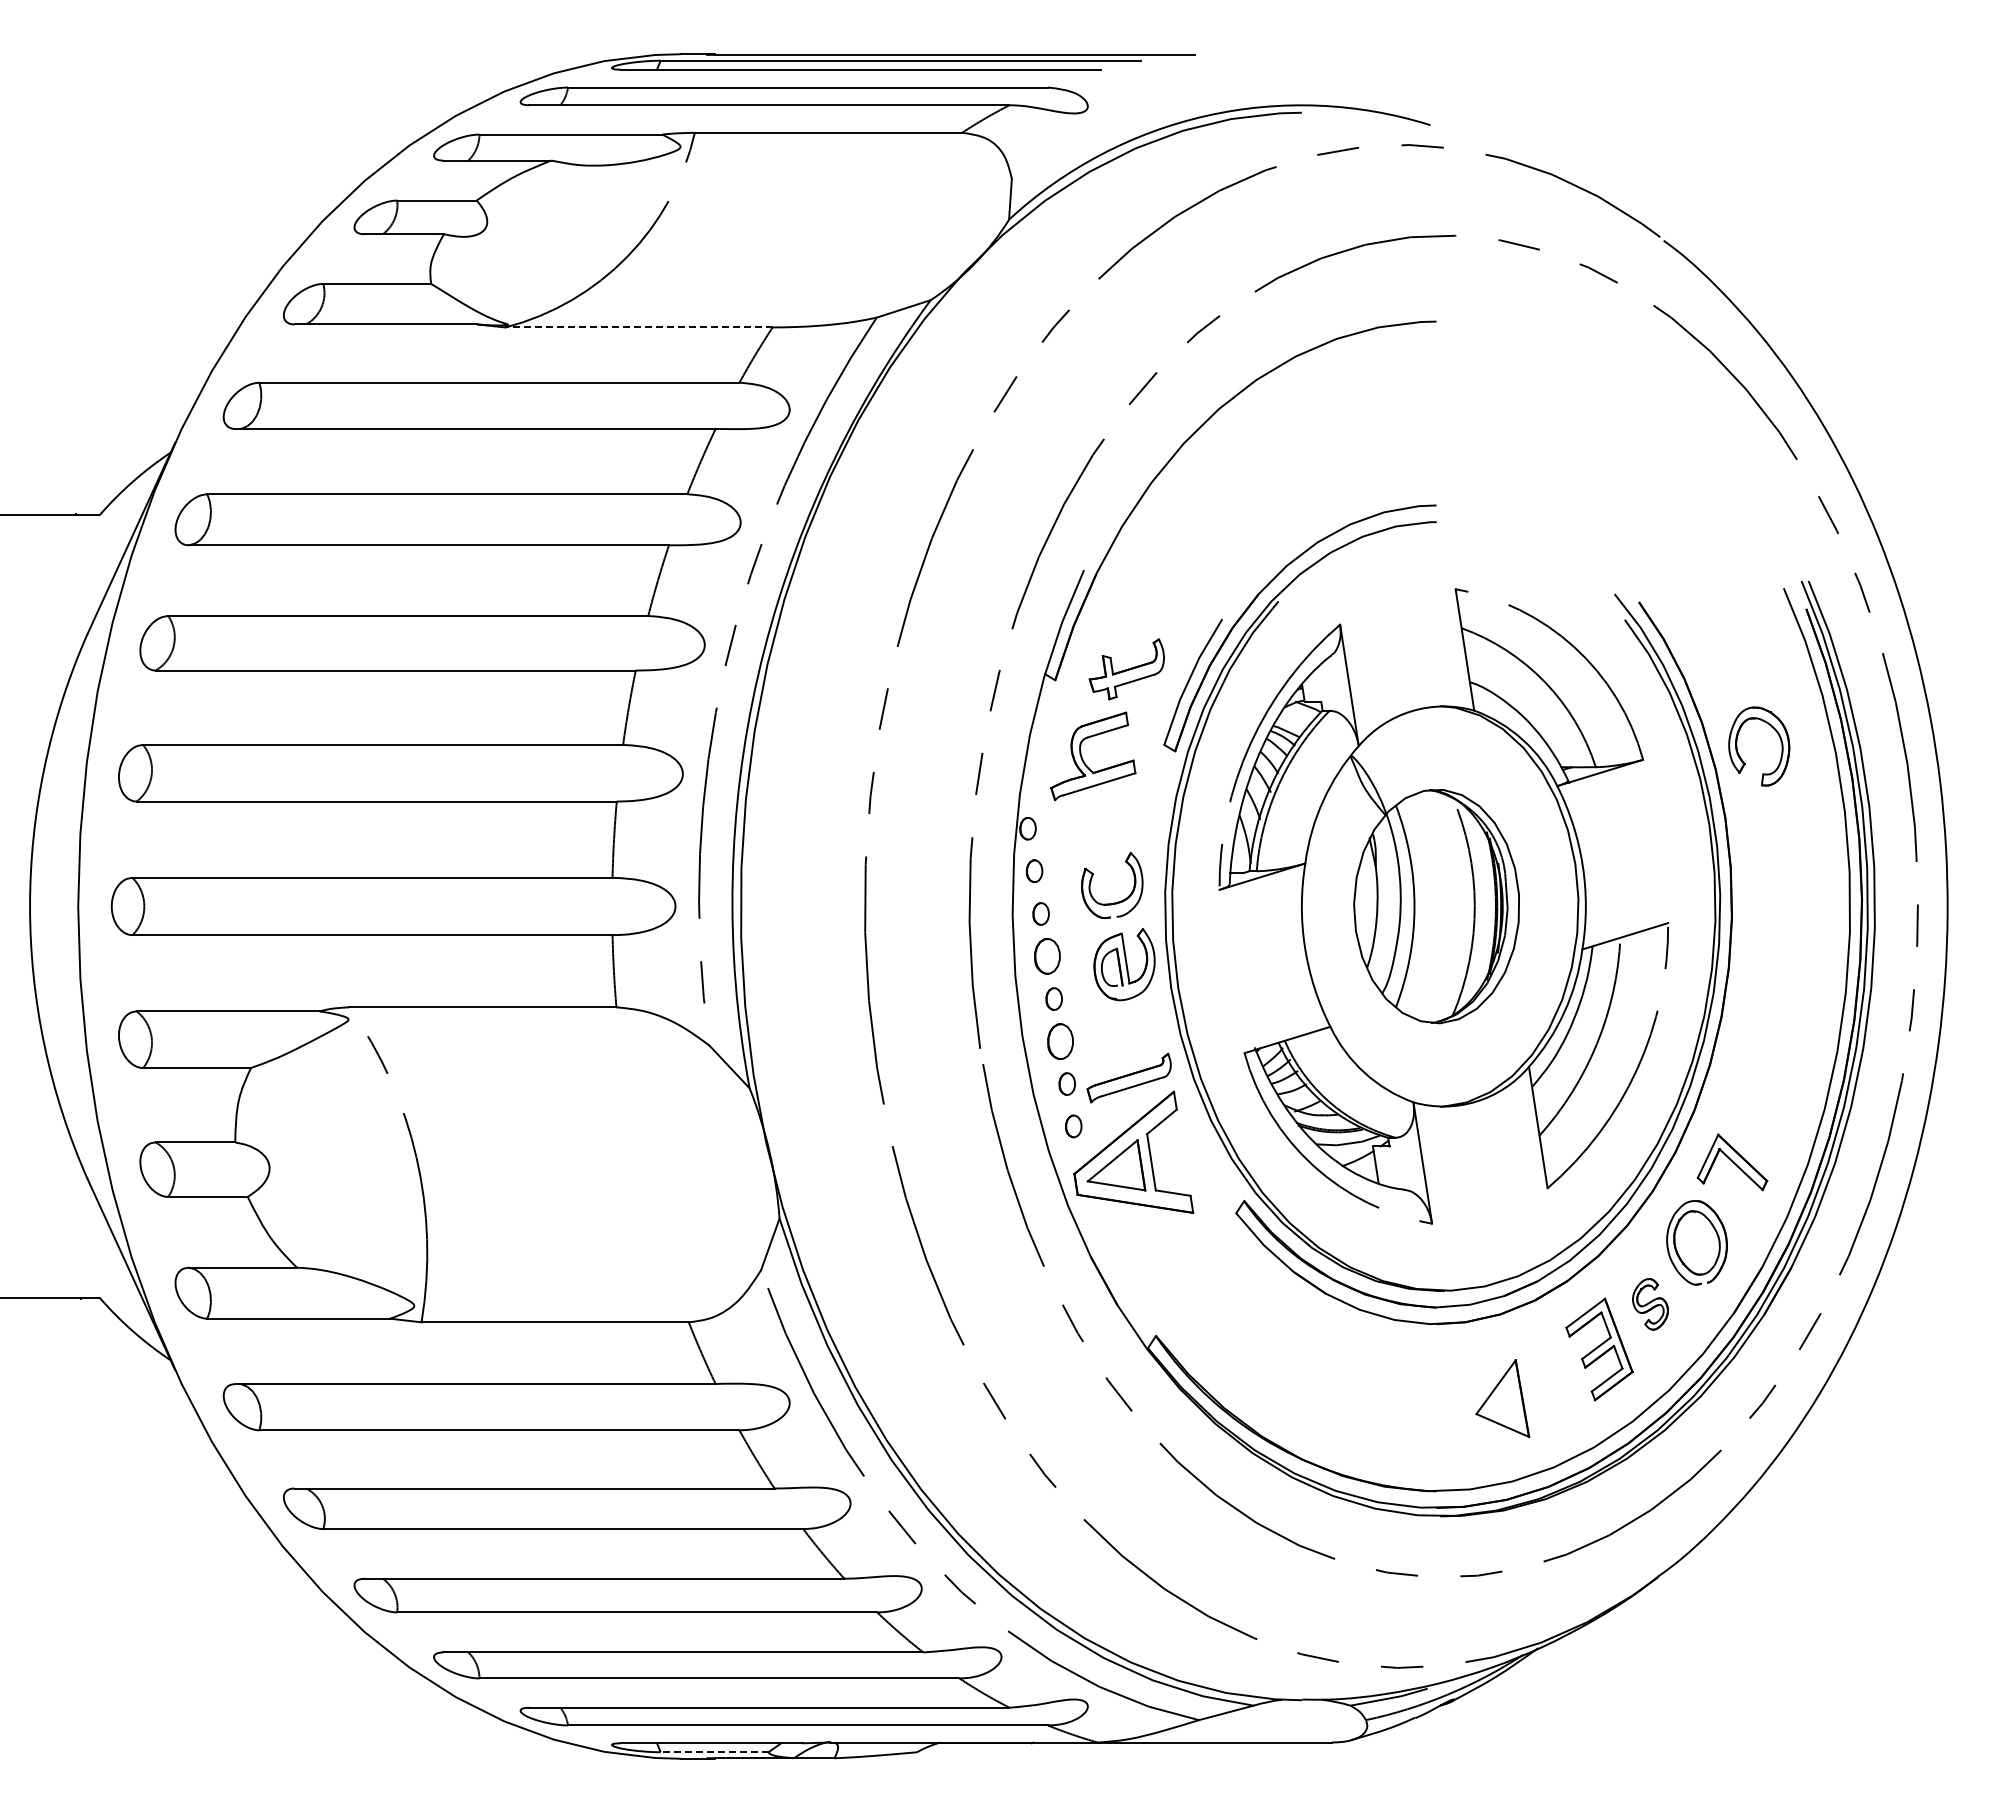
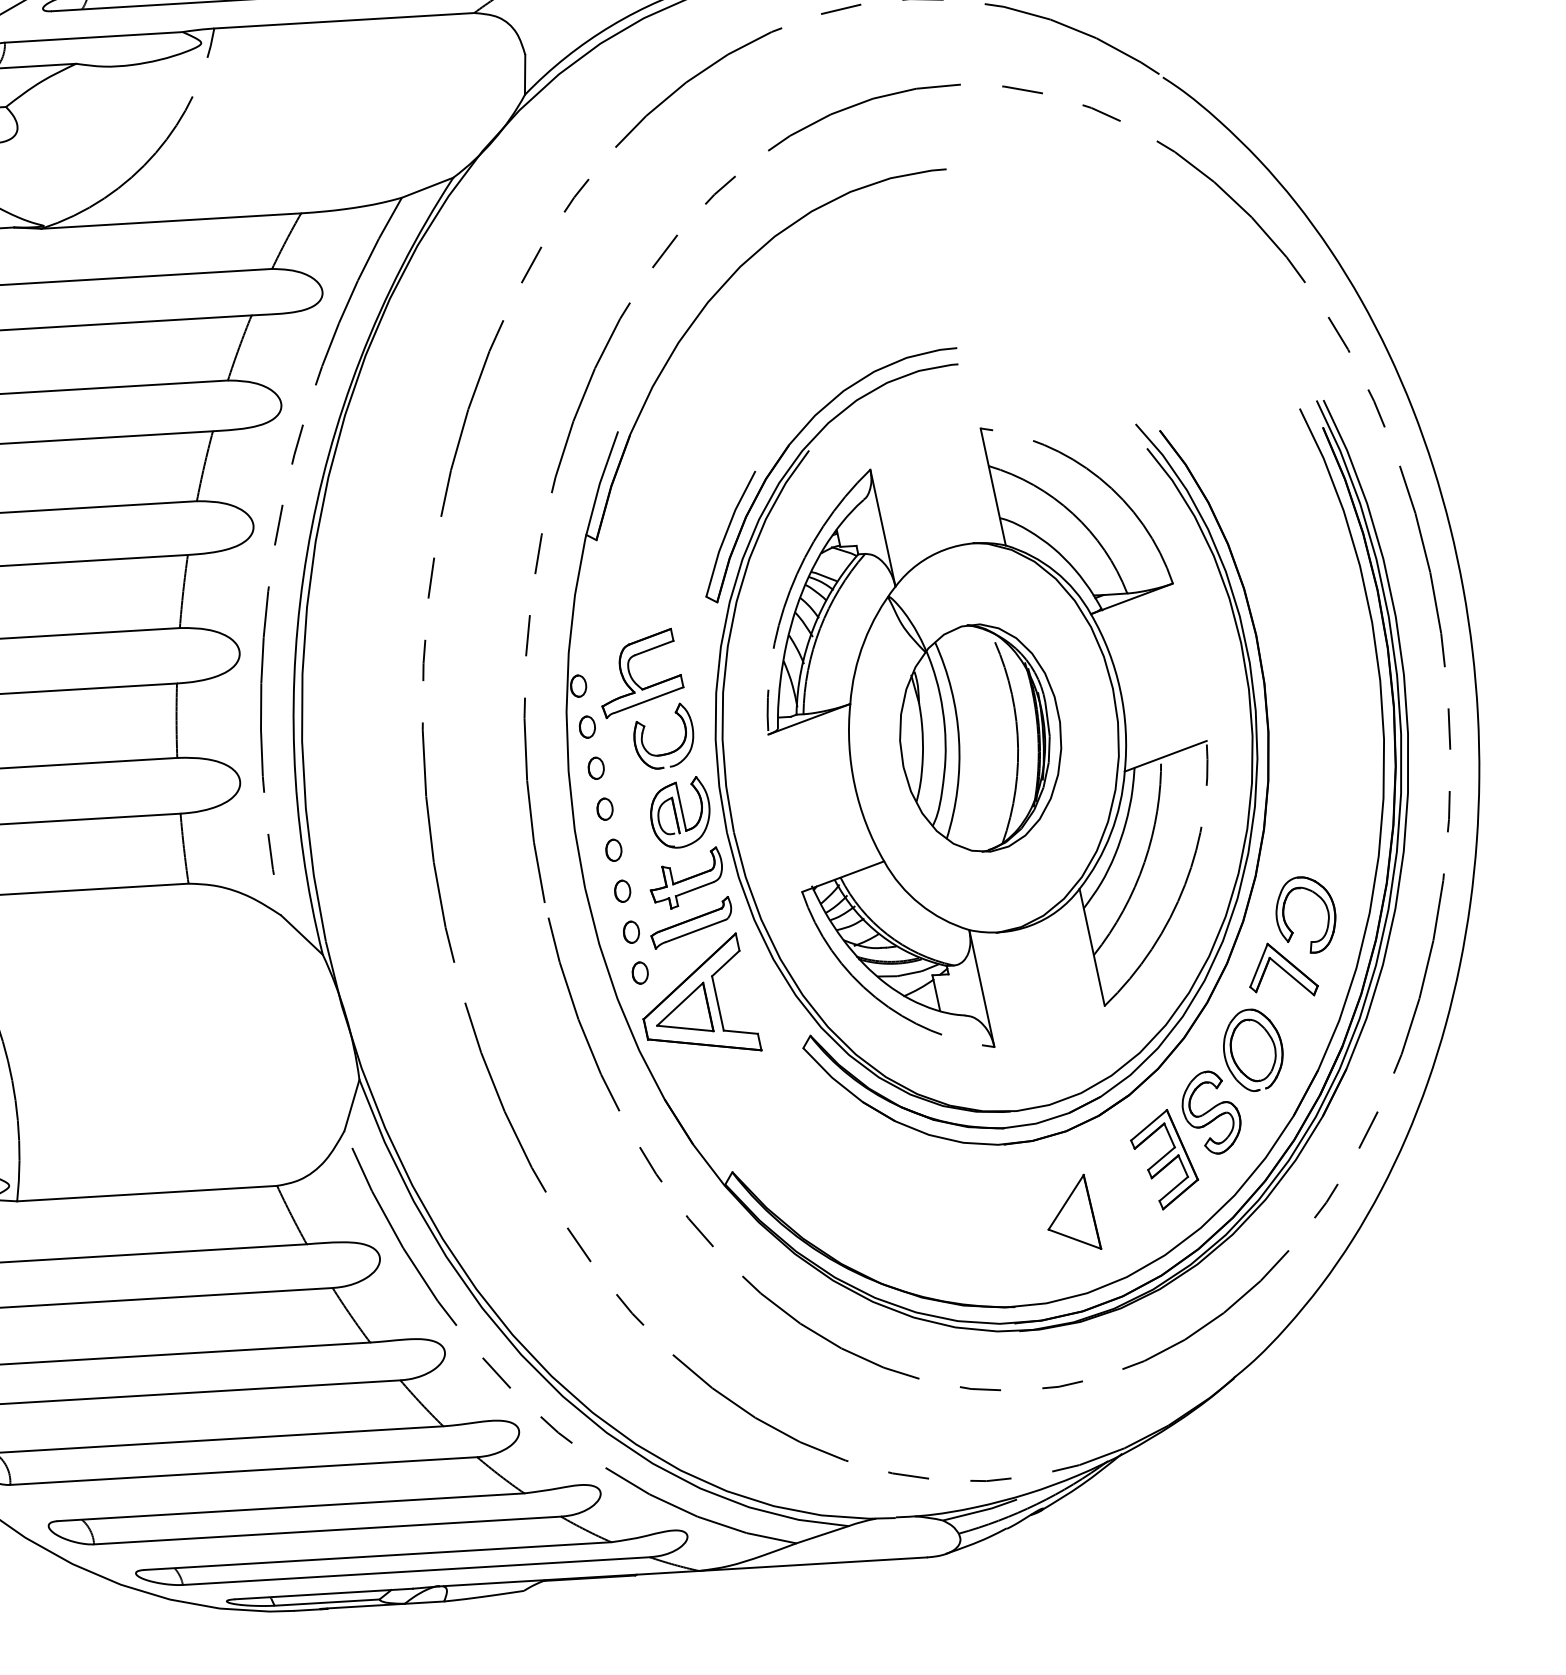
line: (639, 327) -> (171, 221), dashed -> solid
part: (1126, 669) -> (686, 878), moved
part: (1742, 759) -> (1290, 928), moved
part: (1084, 761) -> (633, 678), moved
part: (1047, 956) -> (604, 809), size x0.62
part: (1060, 1041) -> (622, 891), size x0.62
part: (1650, 1304) -> (1211, 1112), size x1.67
line: (714, 1752) -> (327, 1602), dashed -> solid

